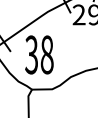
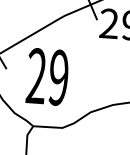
text: (39, 54) -> (47, 76), 38 -> 29

